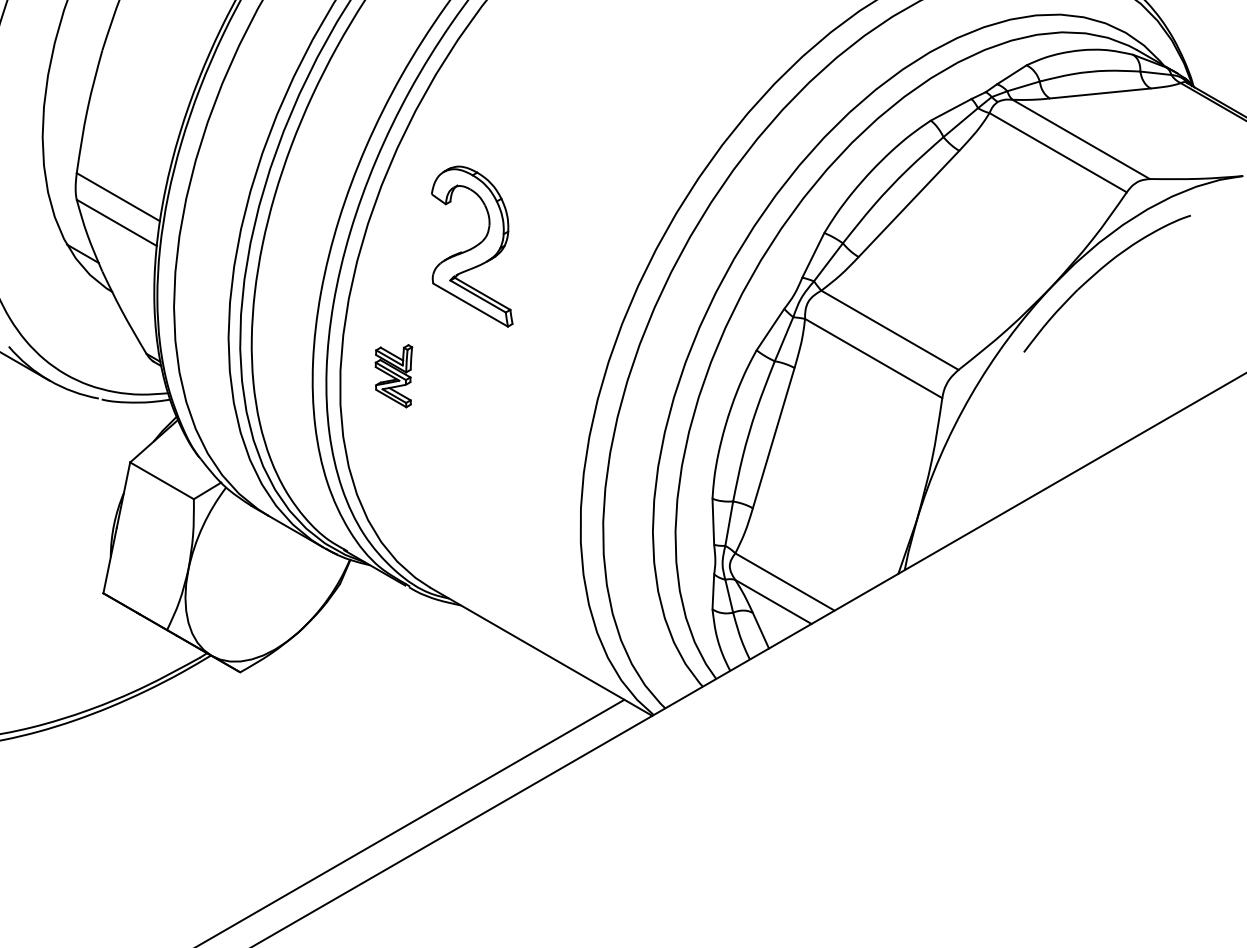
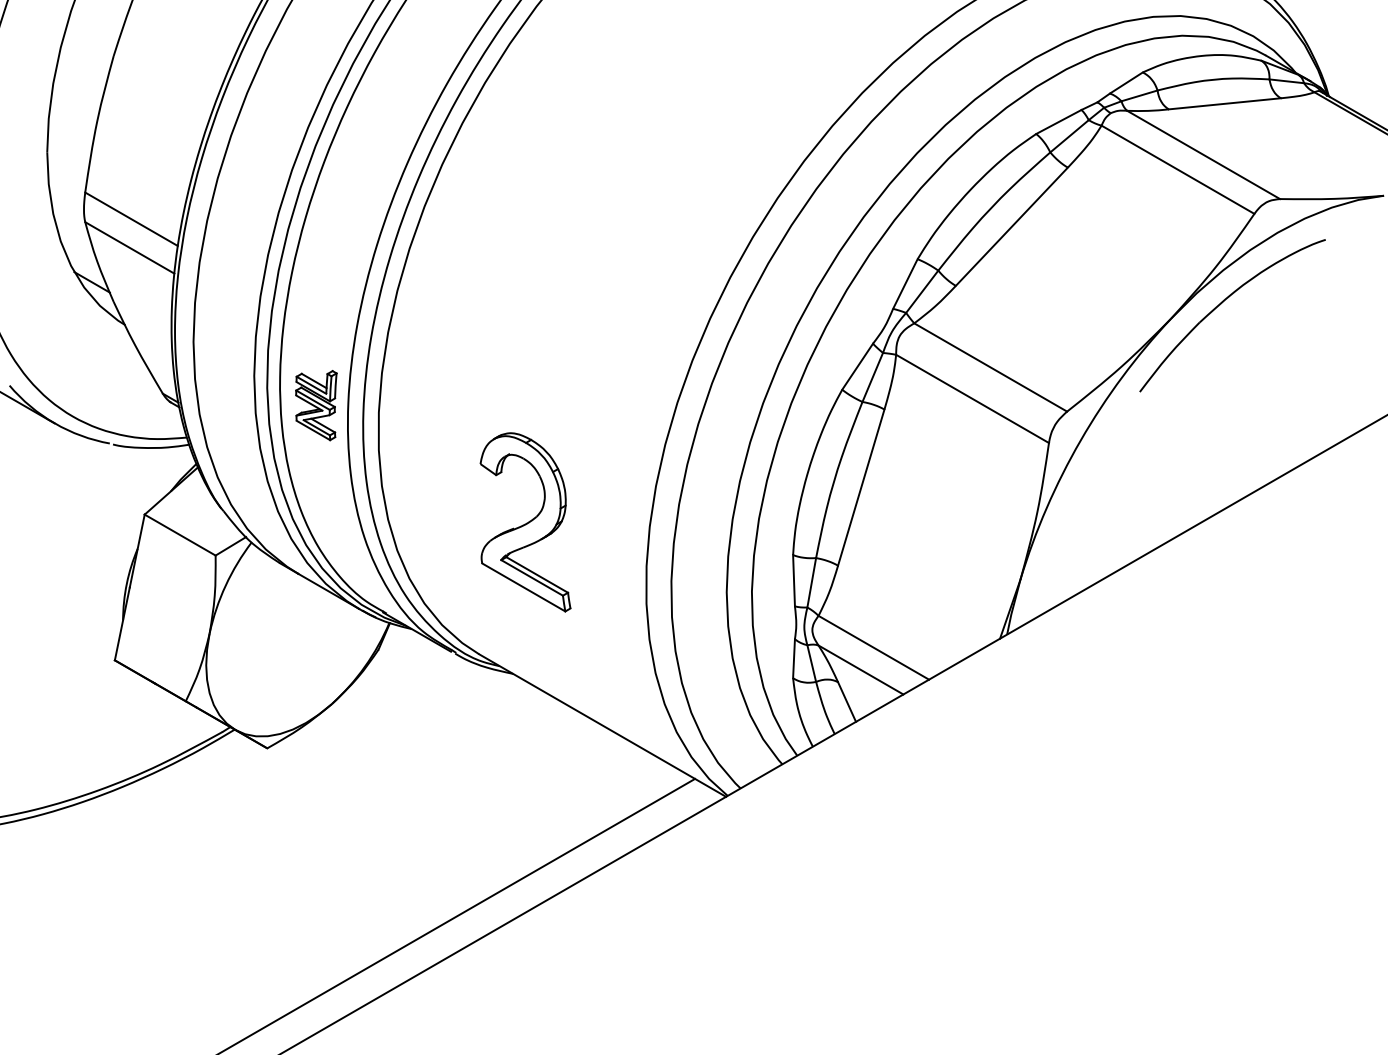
part: (472, 246) -> (525, 522), moved
part: (394, 376) -> (316, 405), moved

